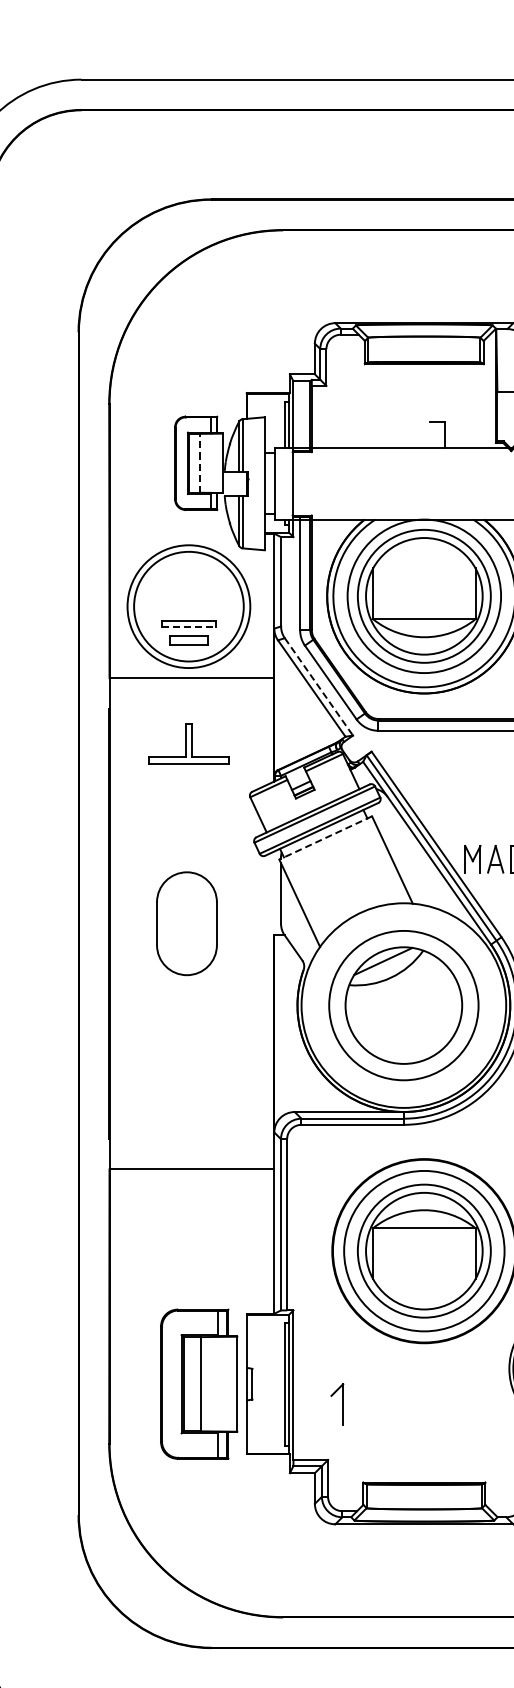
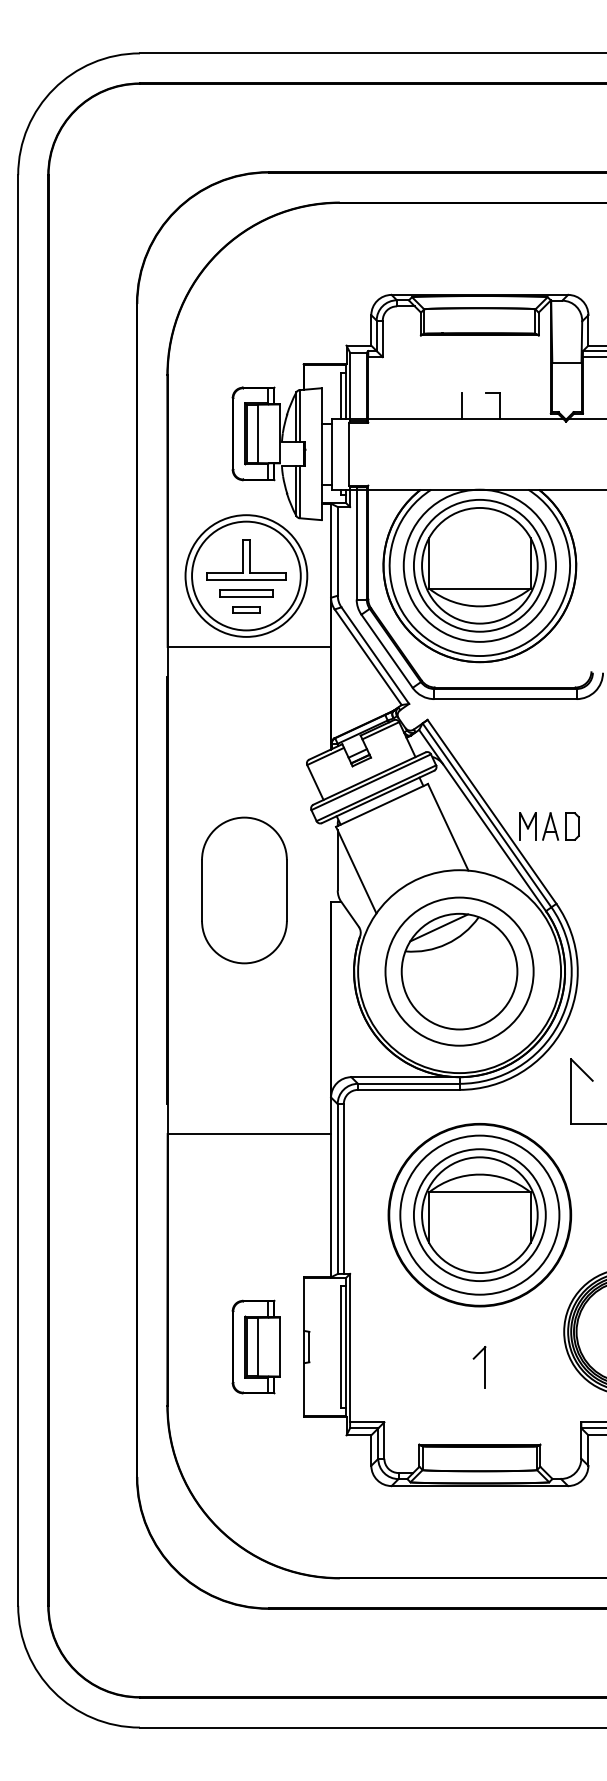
line: (406, 434) -> (462, 405), added
line: (200, 462) -> (257, 433), dashed -> solid
line: (189, 627) -> (246, 596), dashed -> solid
part: (189, 640) -> (246, 609), size x0.71
line: (319, 686) -> (375, 655), dashed -> solid
part: (189, 743) -> (246, 559), moved
line: (326, 838) -> (382, 805), dashed -> solid
part: (187, 923) -> (244, 890), size x1.43
part: (198, 1383) -> (255, 1346), size x0.62
part: (337, 1404) -> (479, 1367), moved

